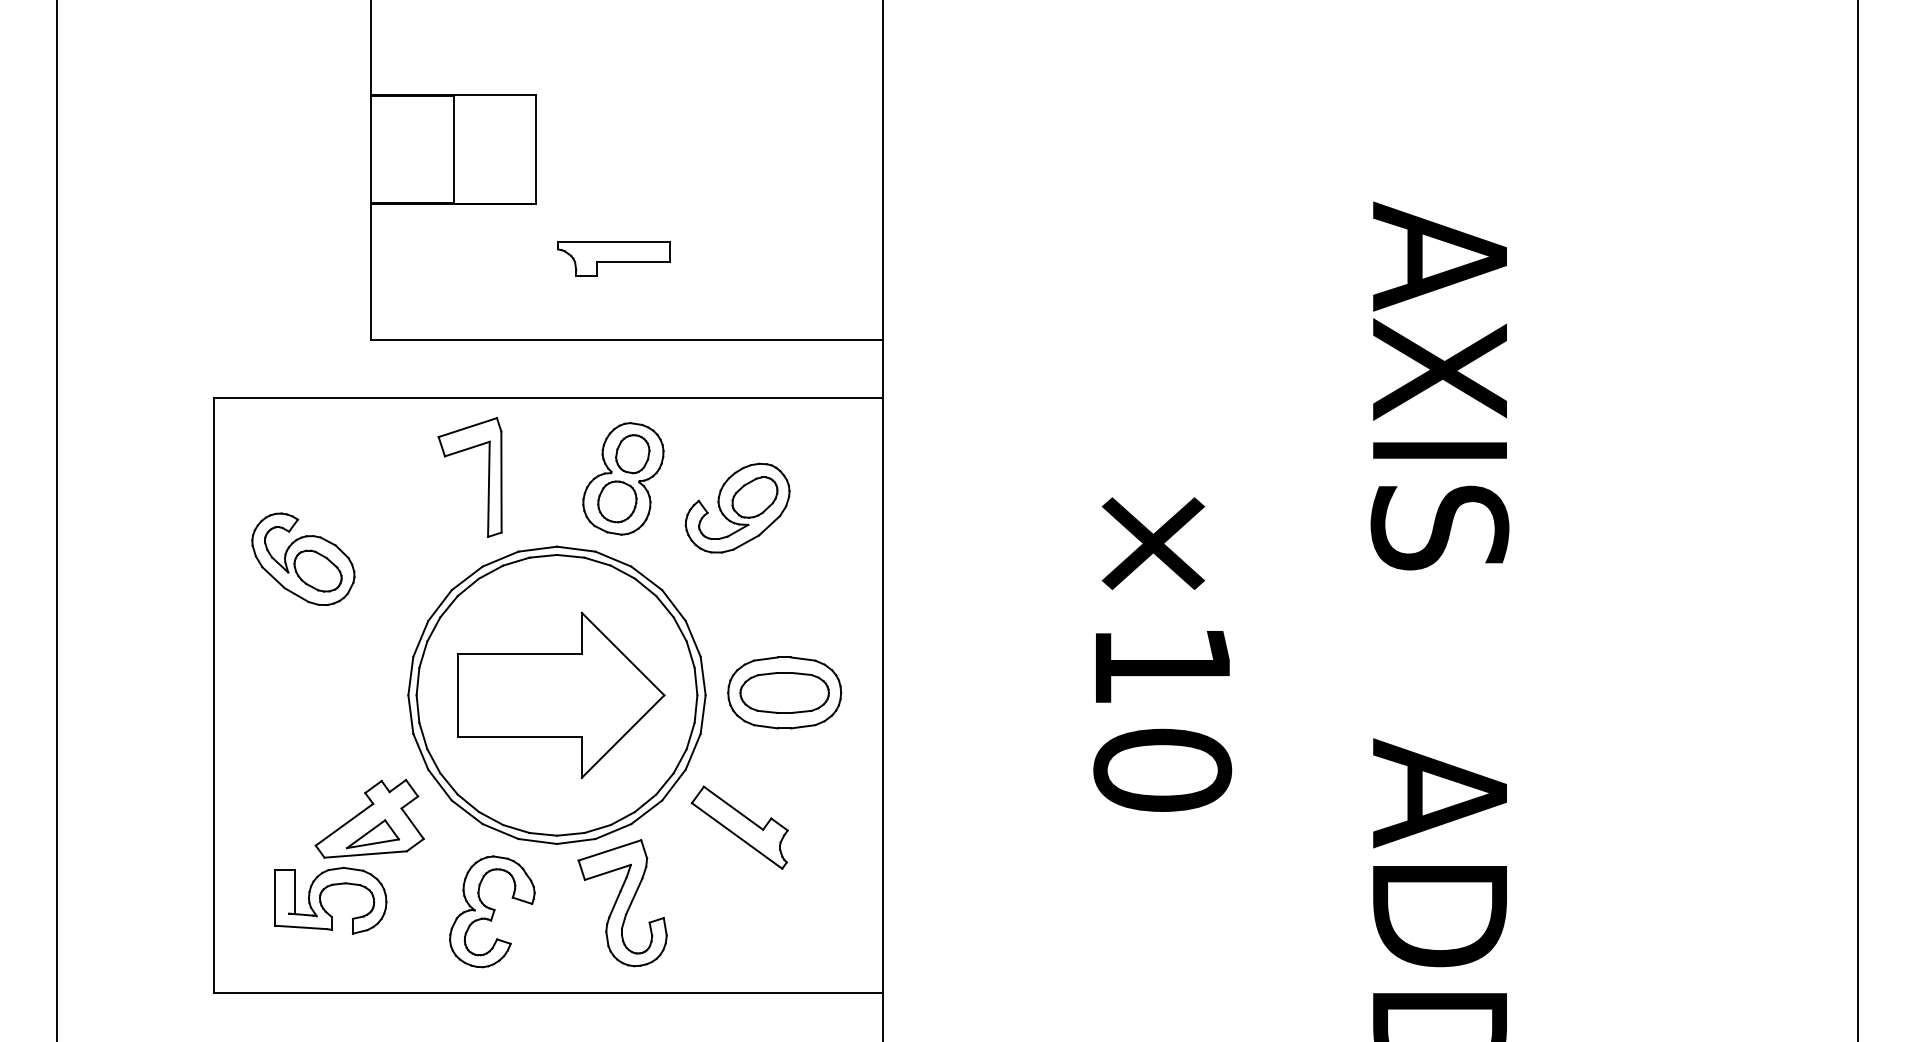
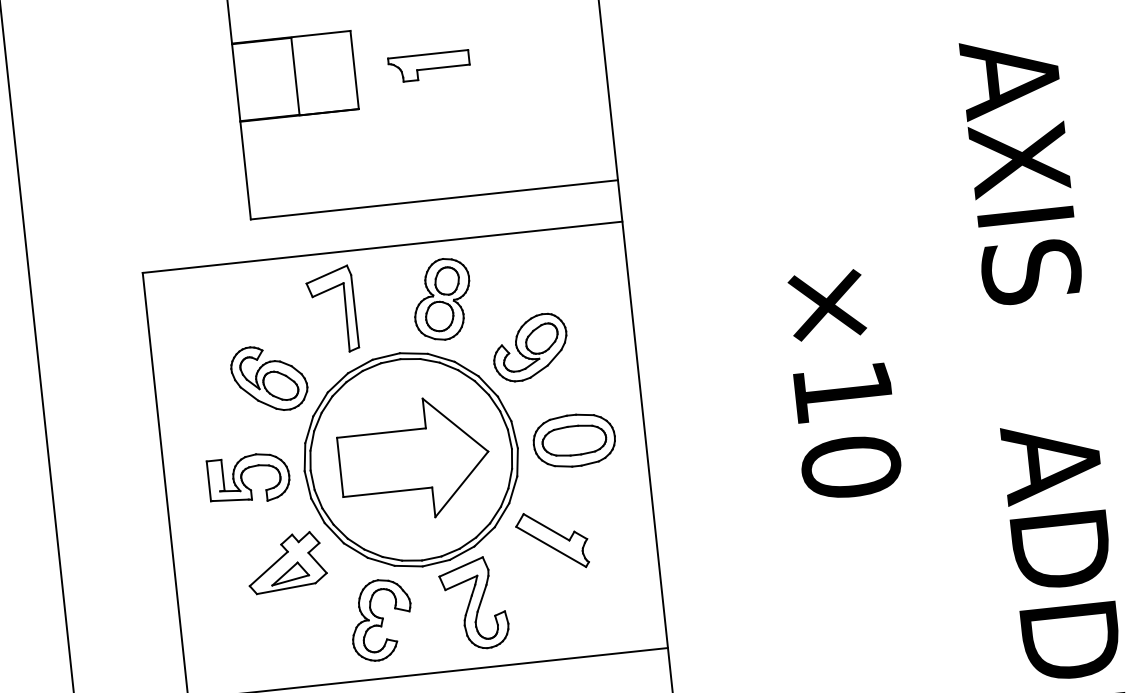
part: (613, 258) -> (429, 66), moved
part: (737, 507) -> (530, 347), moved
part: (303, 558) -> (269, 377), moved
part: (322, 904) -> (243, 482), moved

